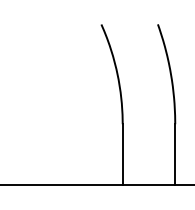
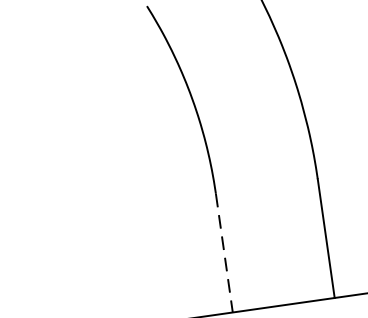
line: (122, 154) -> (223, 252), solid -> dashed

